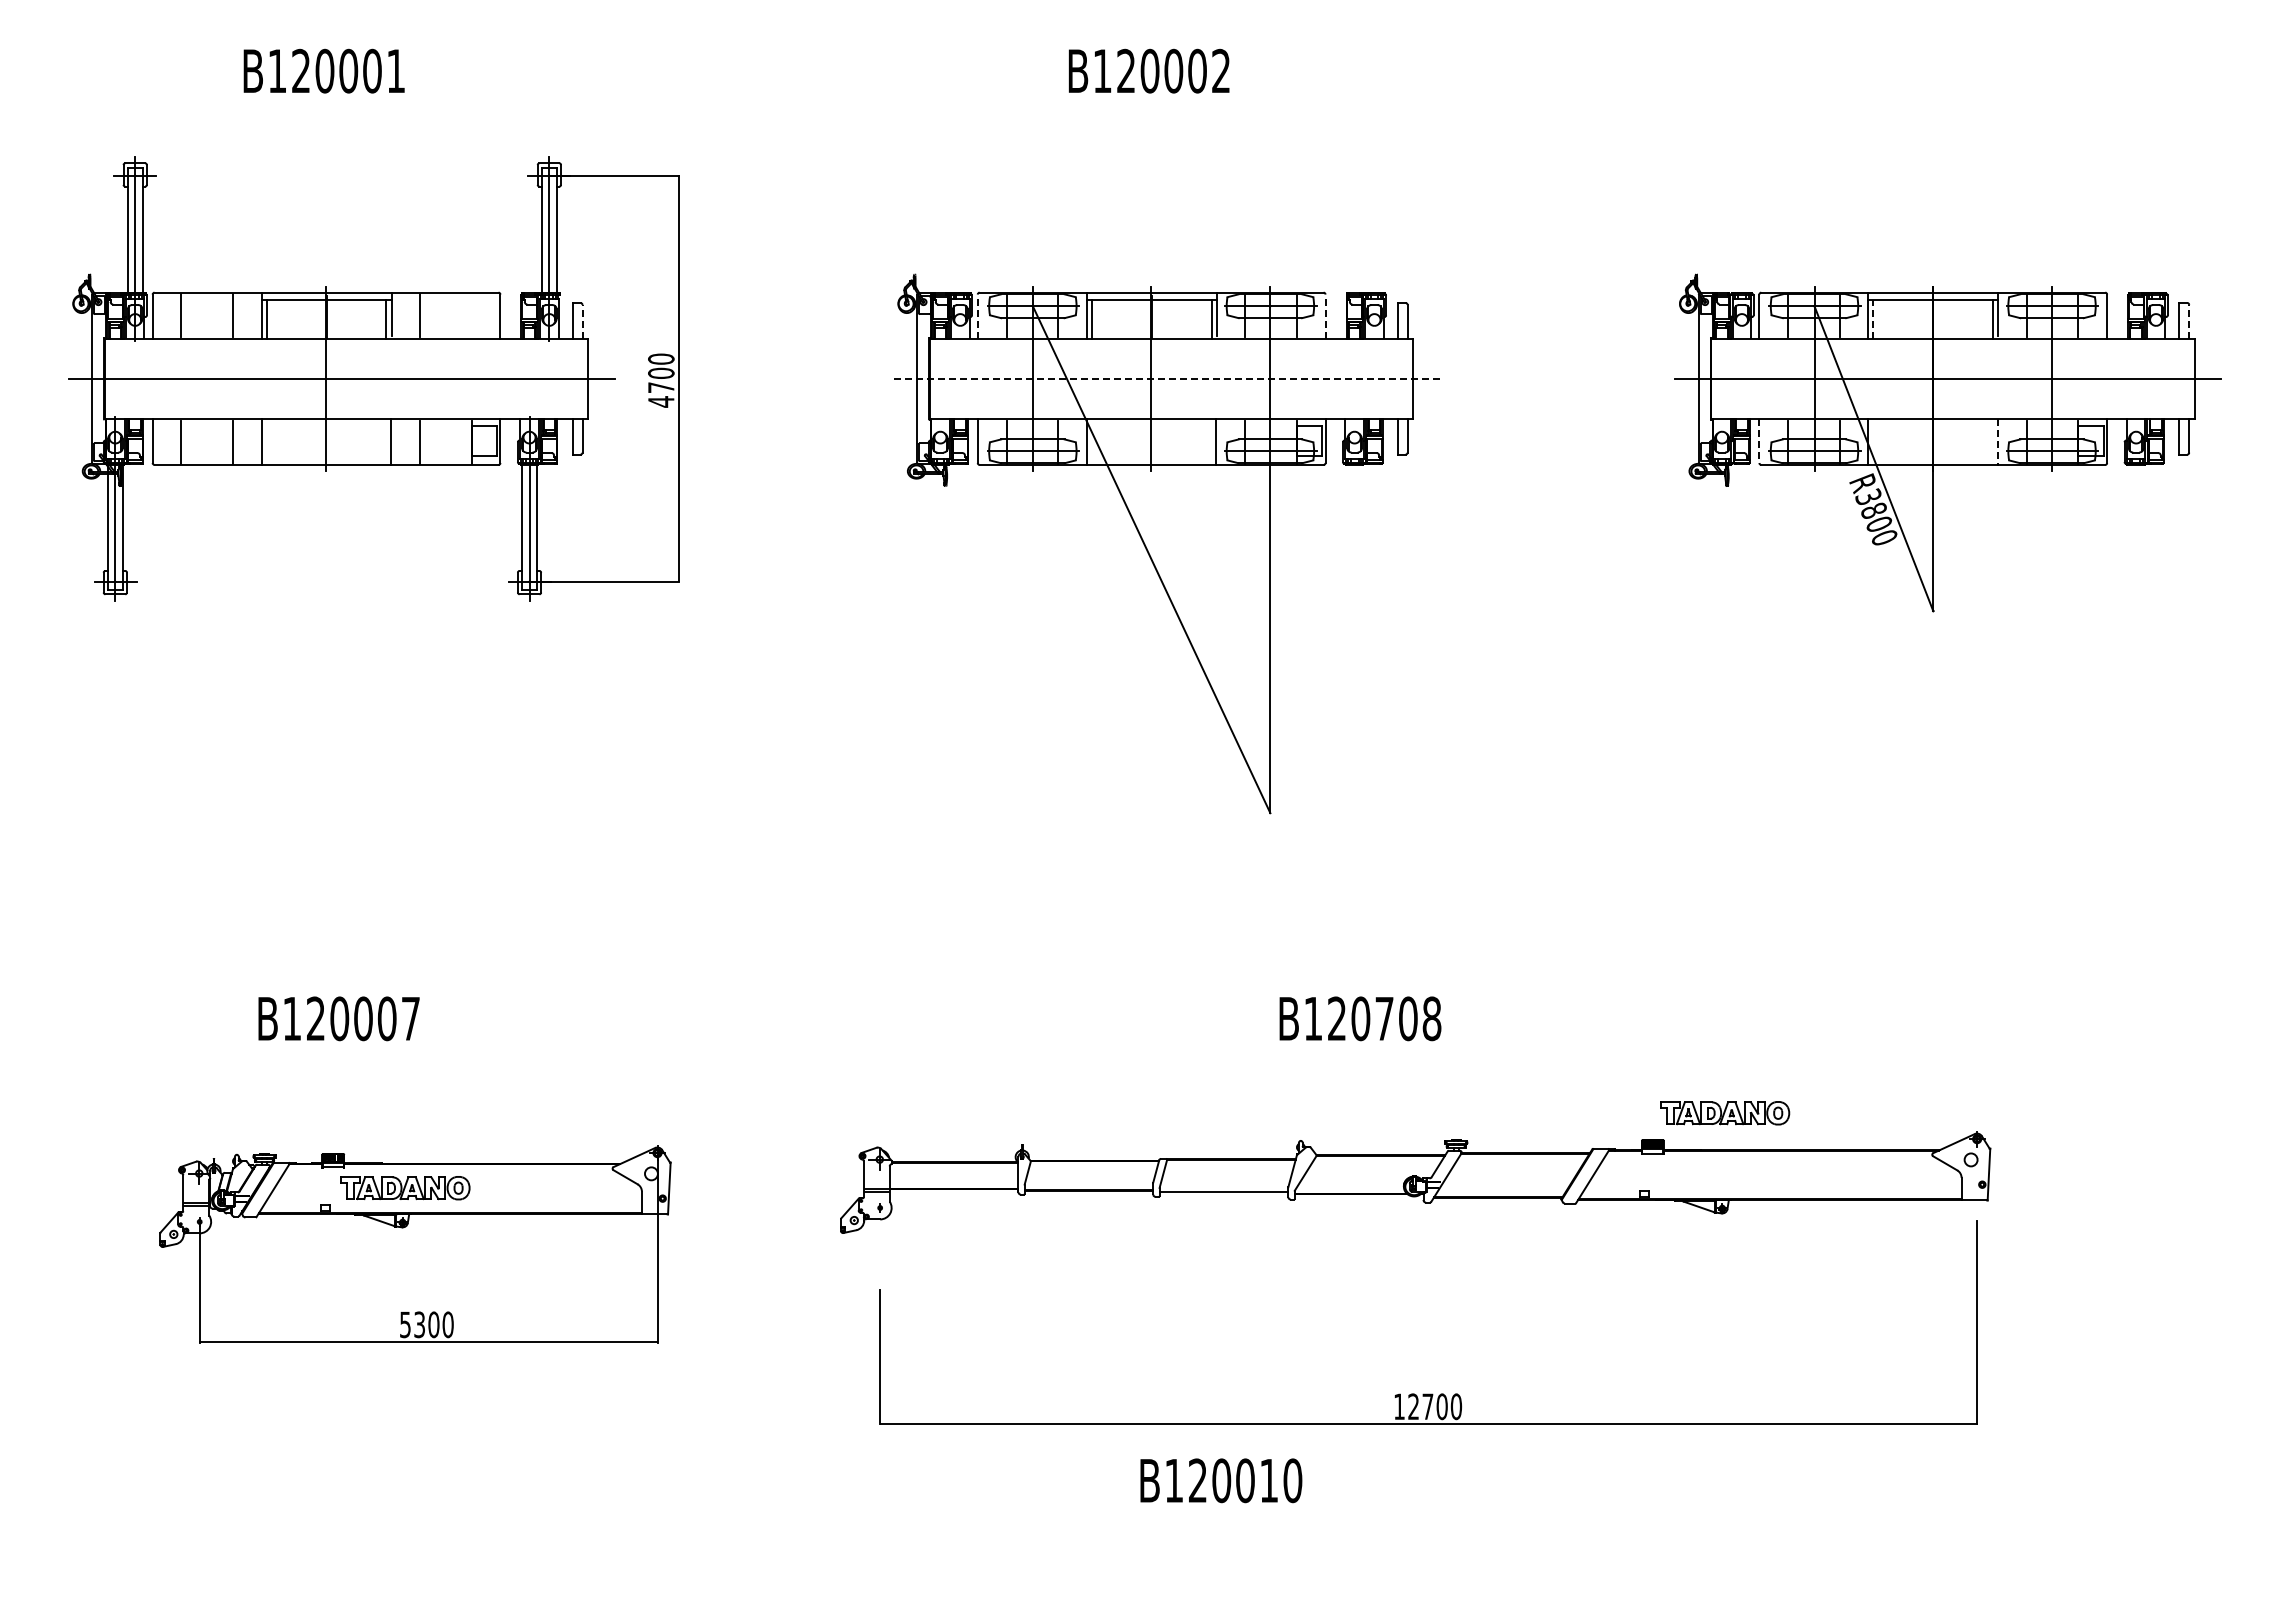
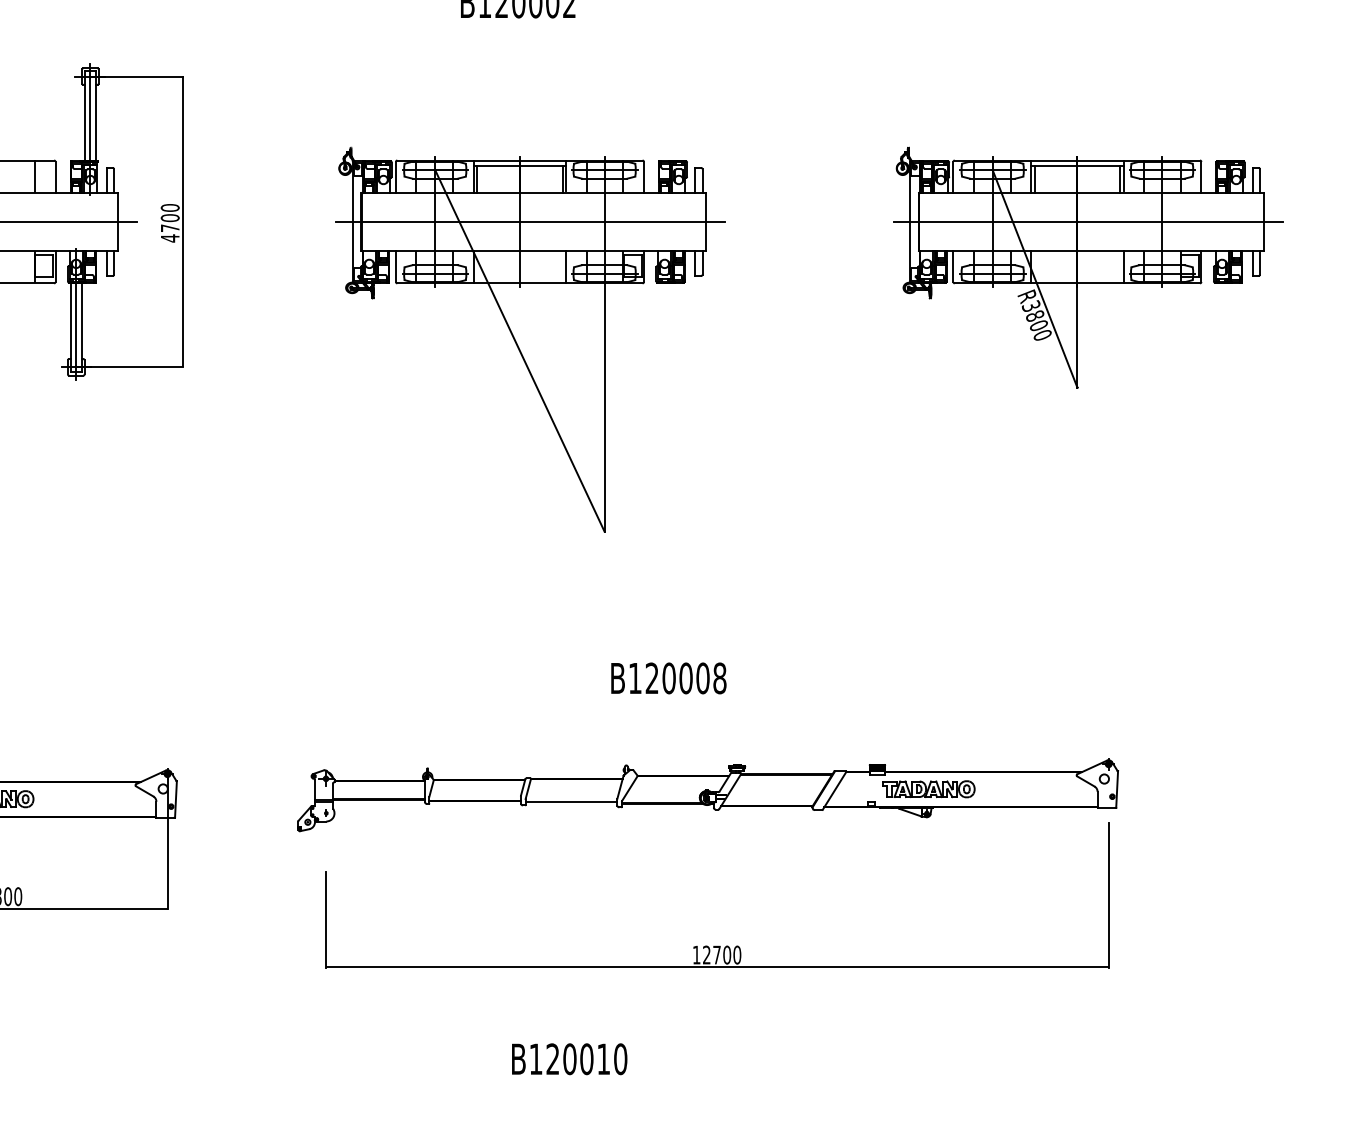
line: (471, 314) -> (34, 176), added
line: (977, 316) -> (395, 177), dashed -> solid
line: (1325, 316) -> (643, 177), dashed -> solid
line: (1873, 318) -> (1034, 178), dashed -> solid
line: (582, 321) -> (114, 181), dashed -> solid
line: (2189, 321) -> (1260, 181), dashed -> solid
line: (1166, 378) -> (530, 221), dashed -> solid
line: (1759, 441) -> (953, 266), dashed -> solid
line: (1998, 441) -> (1123, 266), dashed -> solid
text: (1384, 1018) -> (686, 678), B120708 -> B120008
part: (1725, 1113) -> (929, 789), moved
text: (1221, 1480) -> (569, 1059), moved

